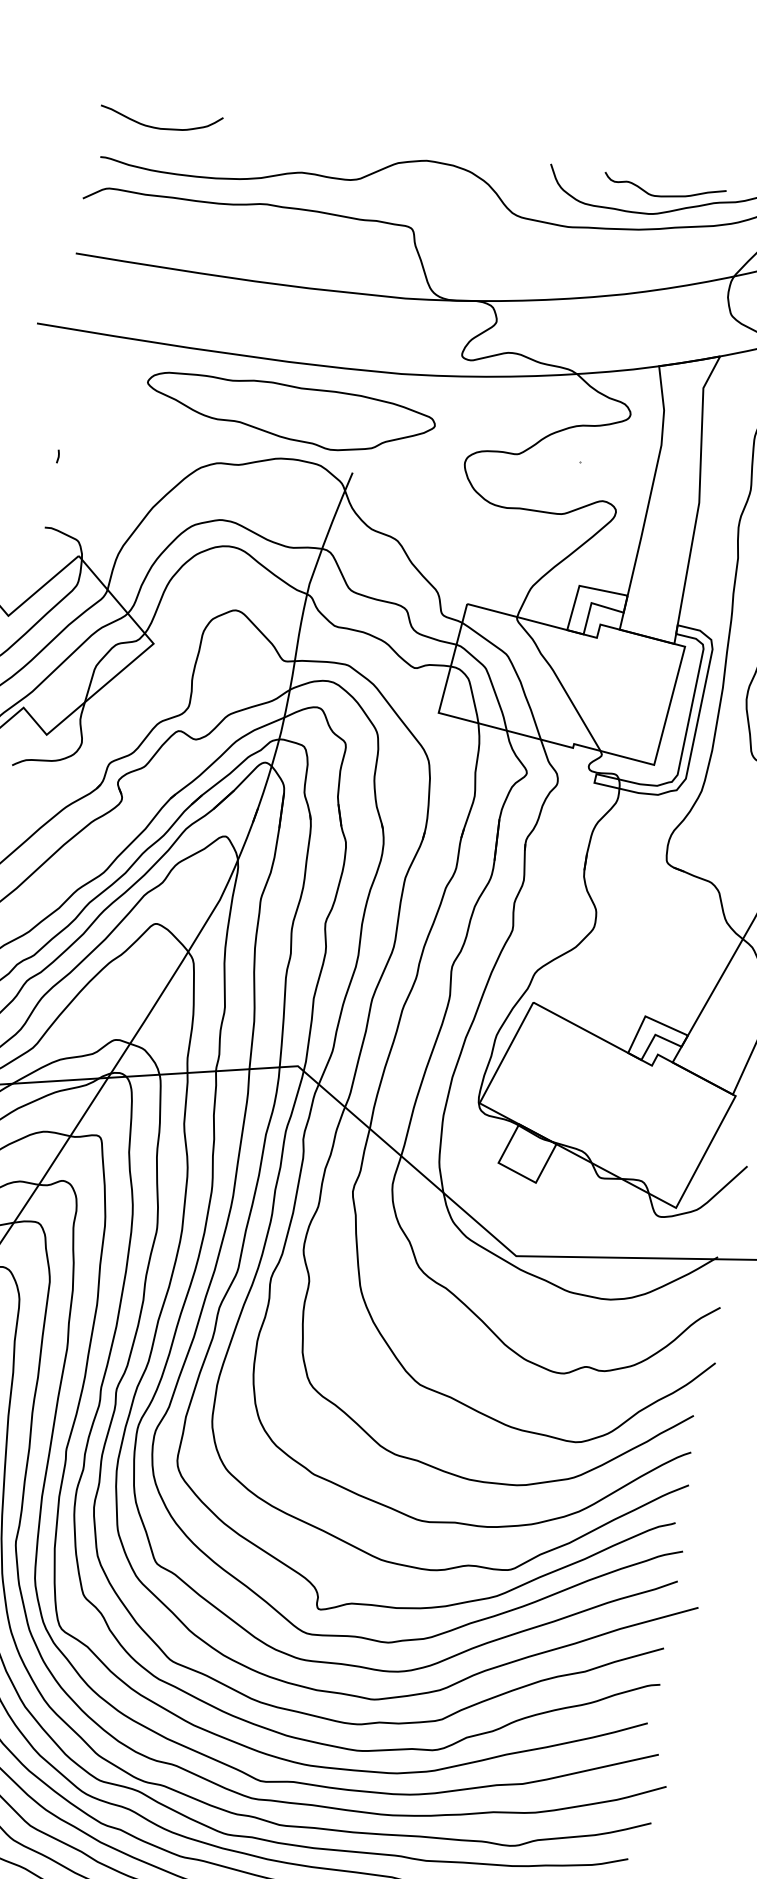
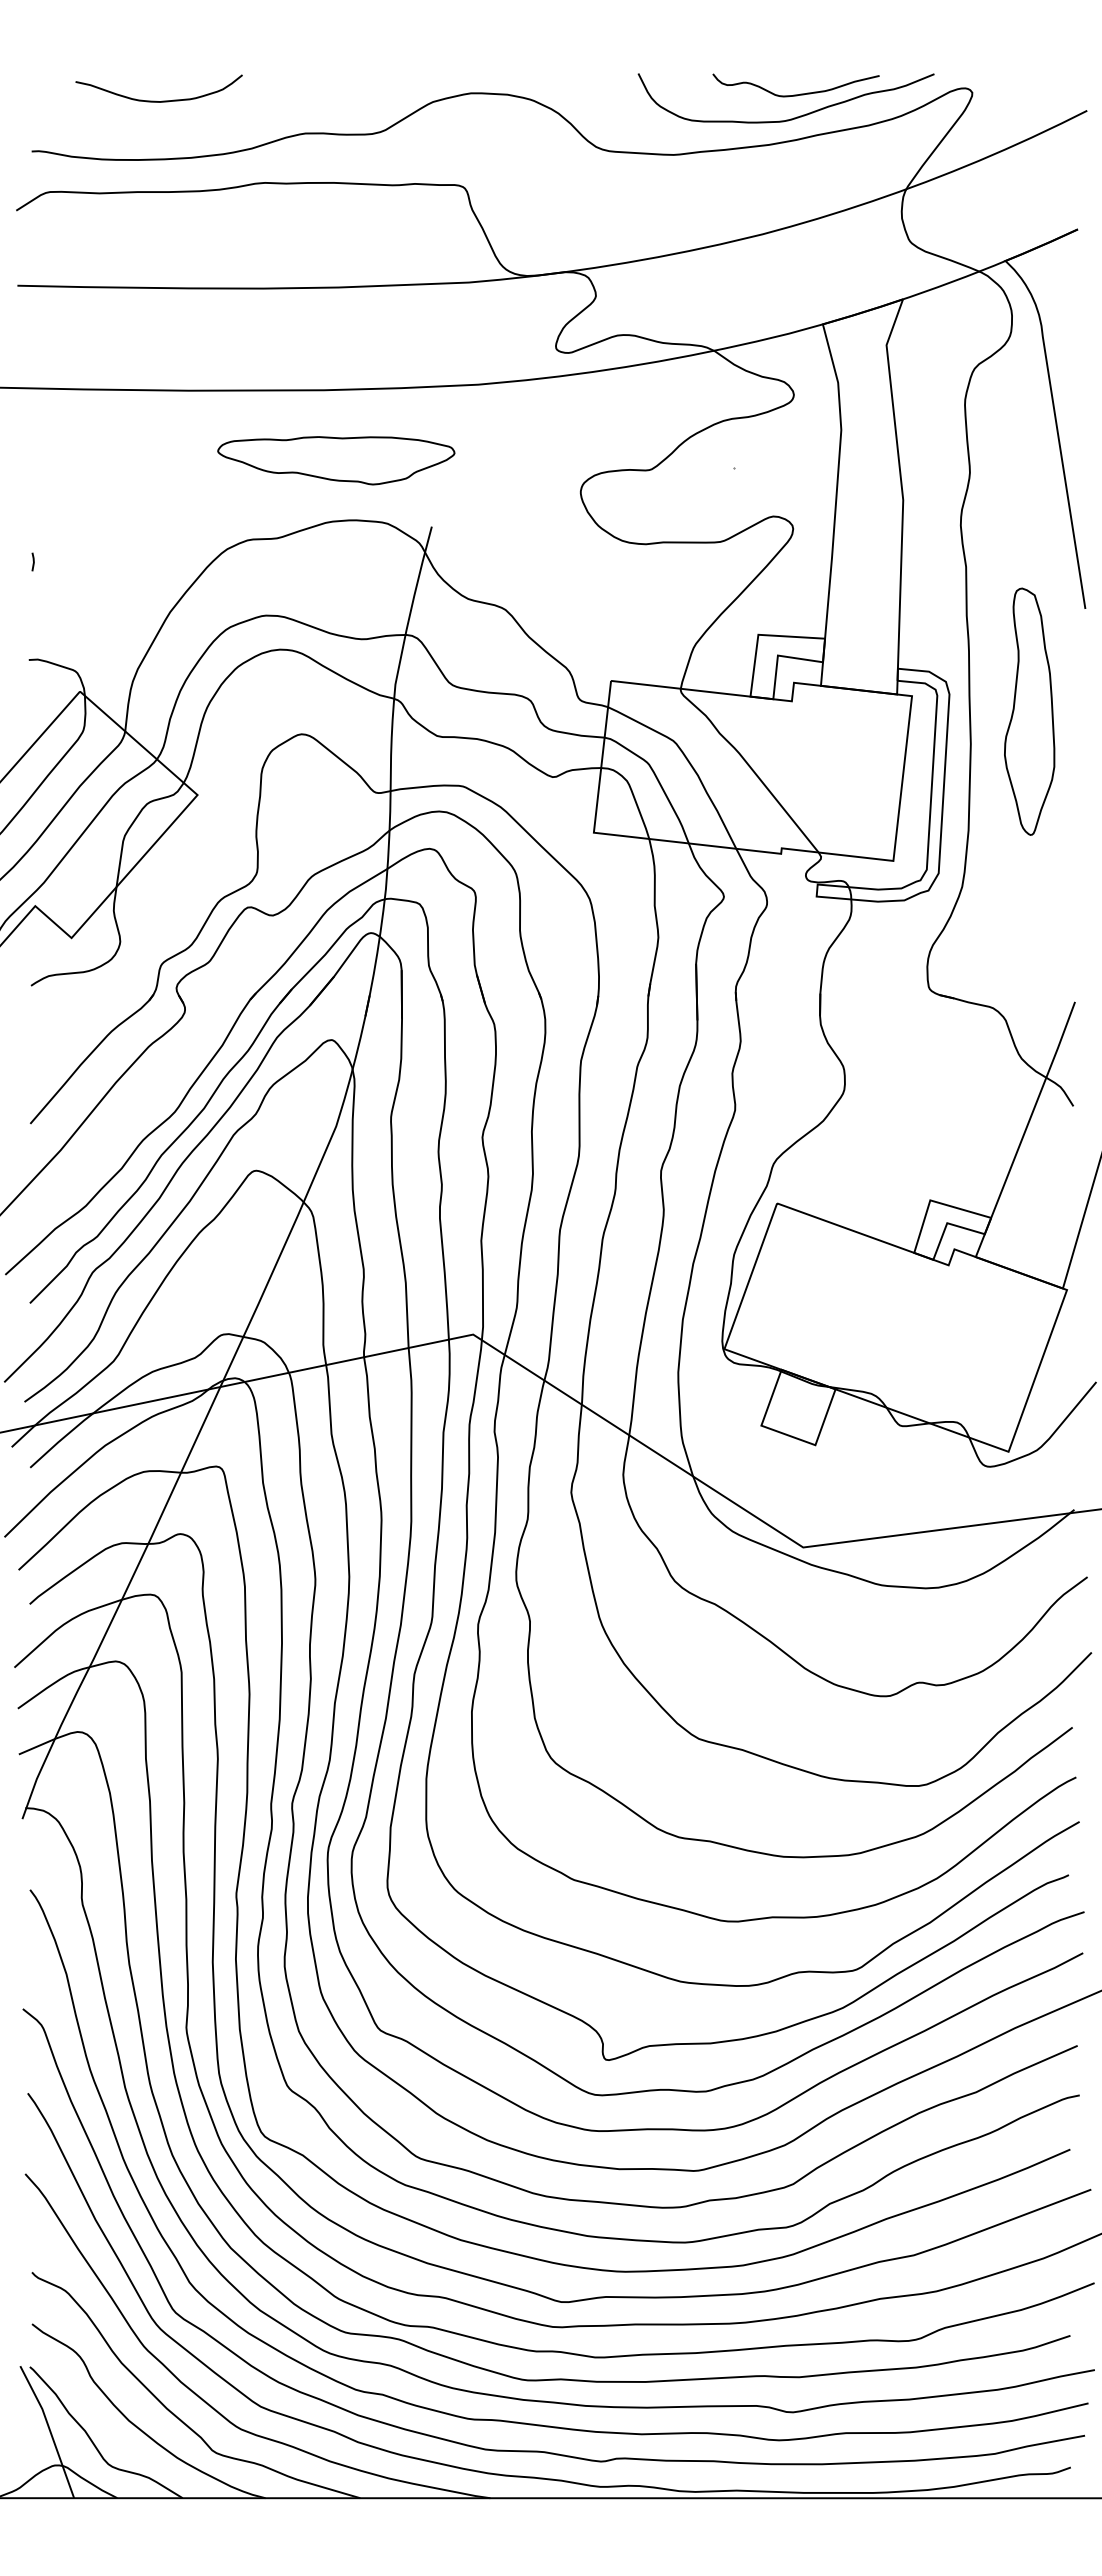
curve: (157, 127) -> (155, 100), moved
part: (290, 414) -> (336, 460), size x0.6

